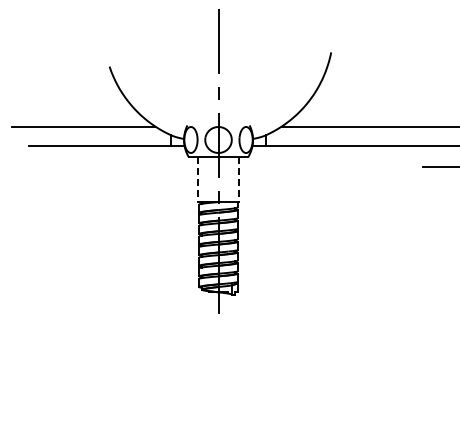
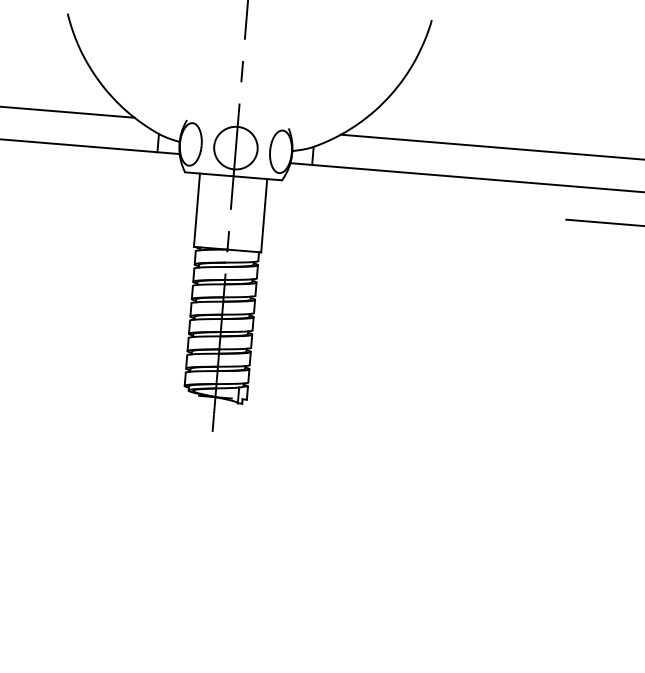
line: (197, 180) -> (196, 211), dashed -> solid
line: (239, 180) -> (264, 217), dashed -> solid

